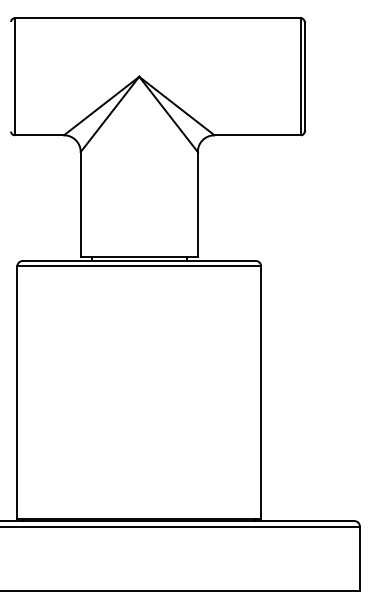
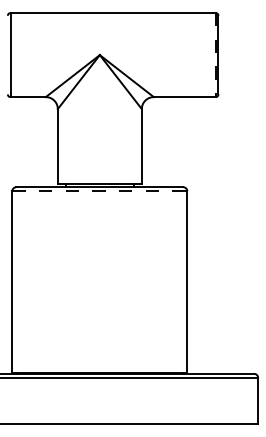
line: (300, 76) -> (215, 54), solid -> dashed
line: (139, 266) -> (99, 191), solid -> dashed

